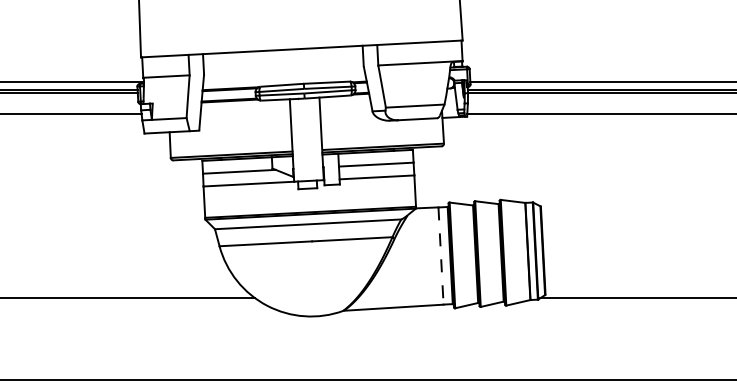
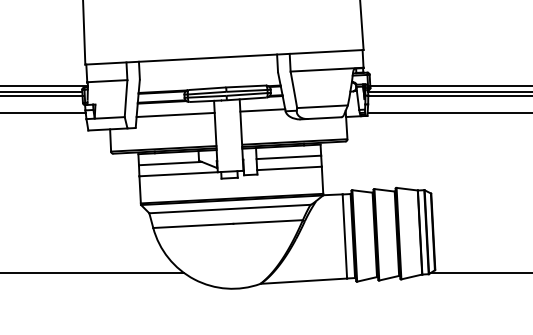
line: (346, 109) -> (263, 109), added
line: (245, 115) -> (175, 114), added
line: (441, 256) -> (345, 236), dashed -> solid

